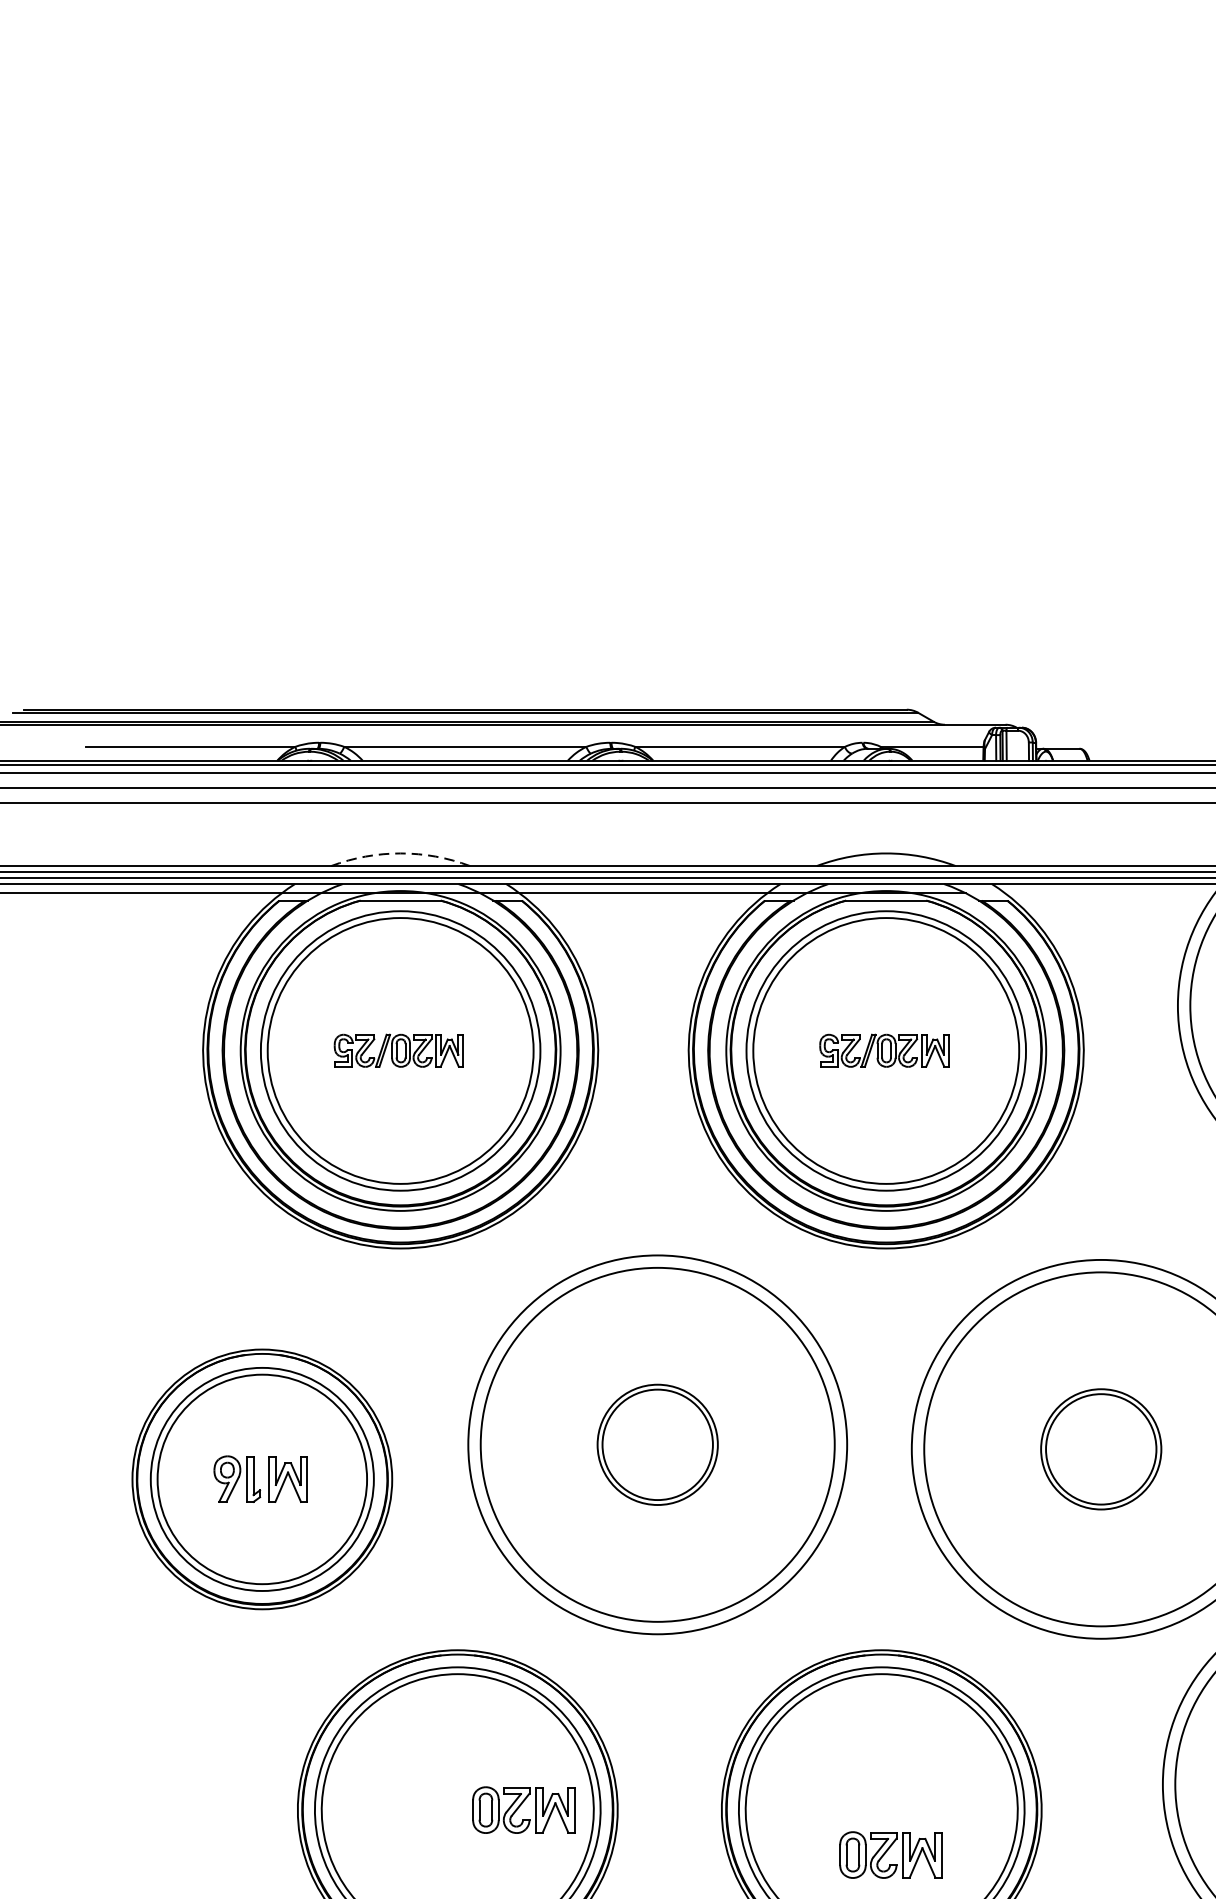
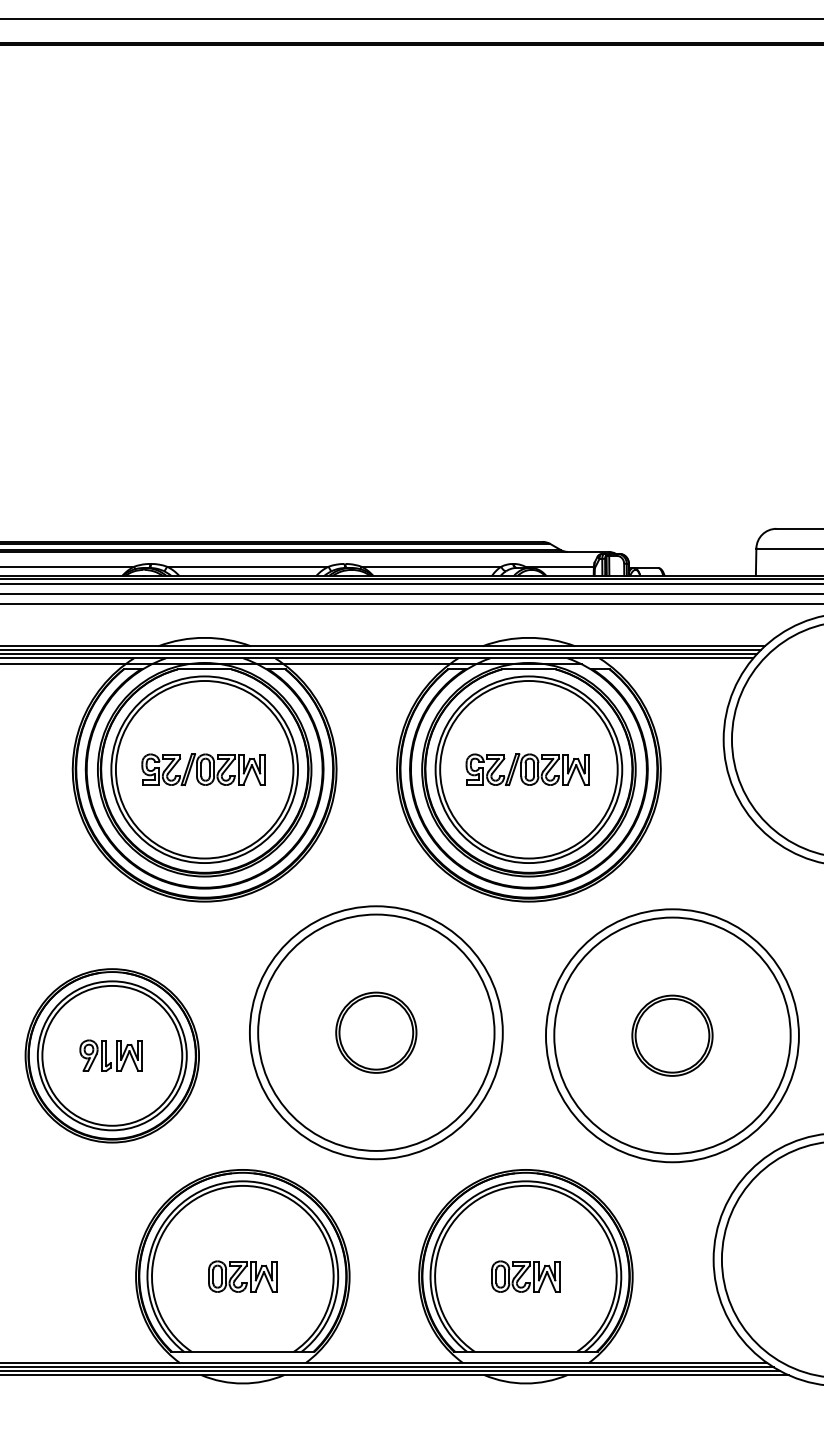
arc: (400, 852) -> (204, 637), dashed -> solid
part: (398, 1050) -> (203, 769), size x1.43
part: (884, 1050) -> (527, 769), size x1.43
part: (523, 1809) -> (242, 1276), moved
part: (890, 1854) -> (525, 1276), moved

